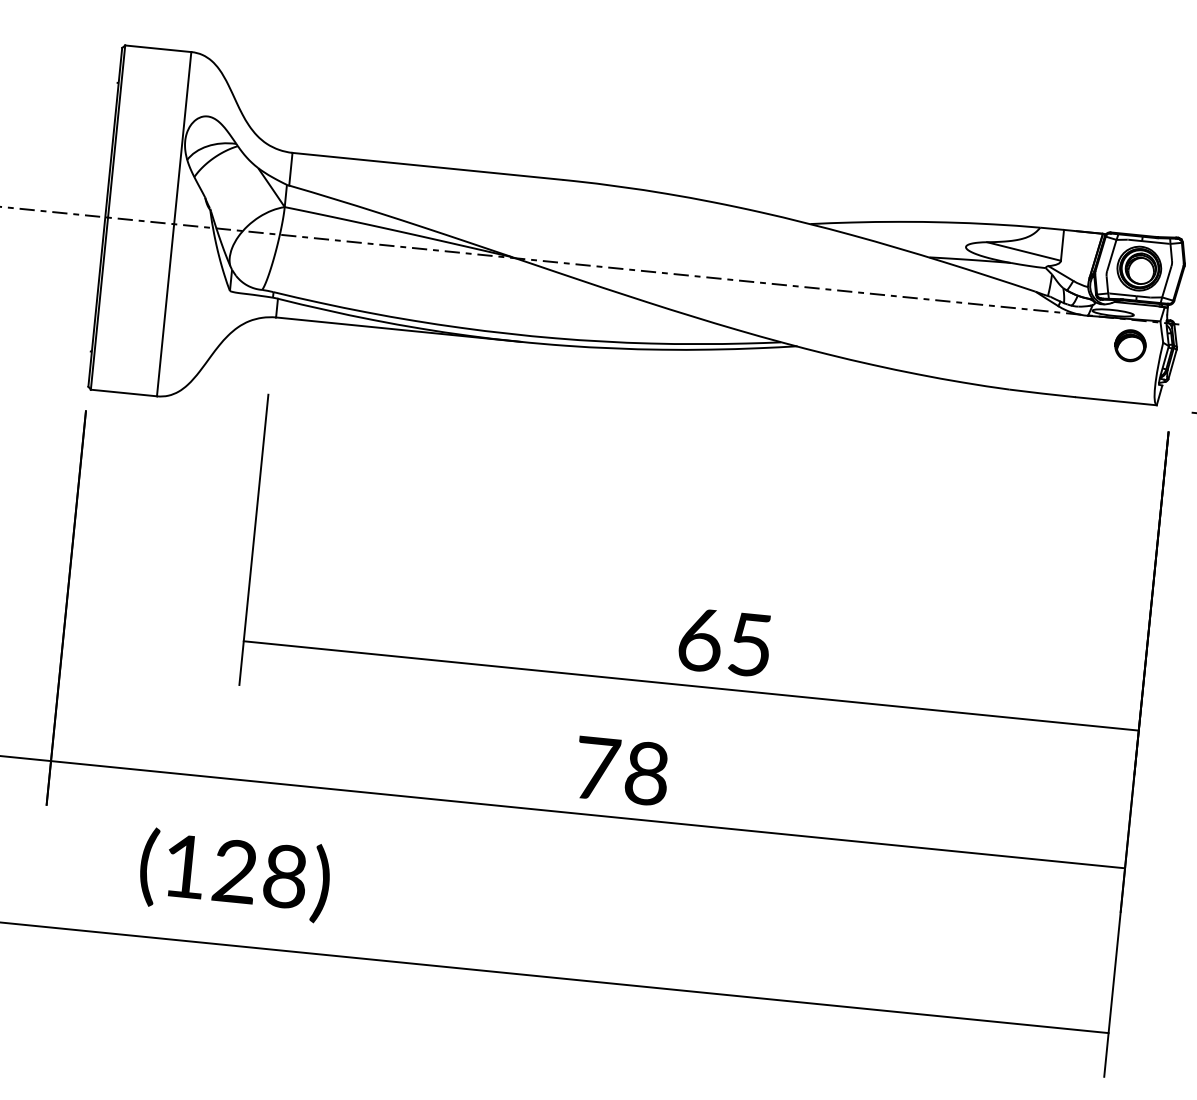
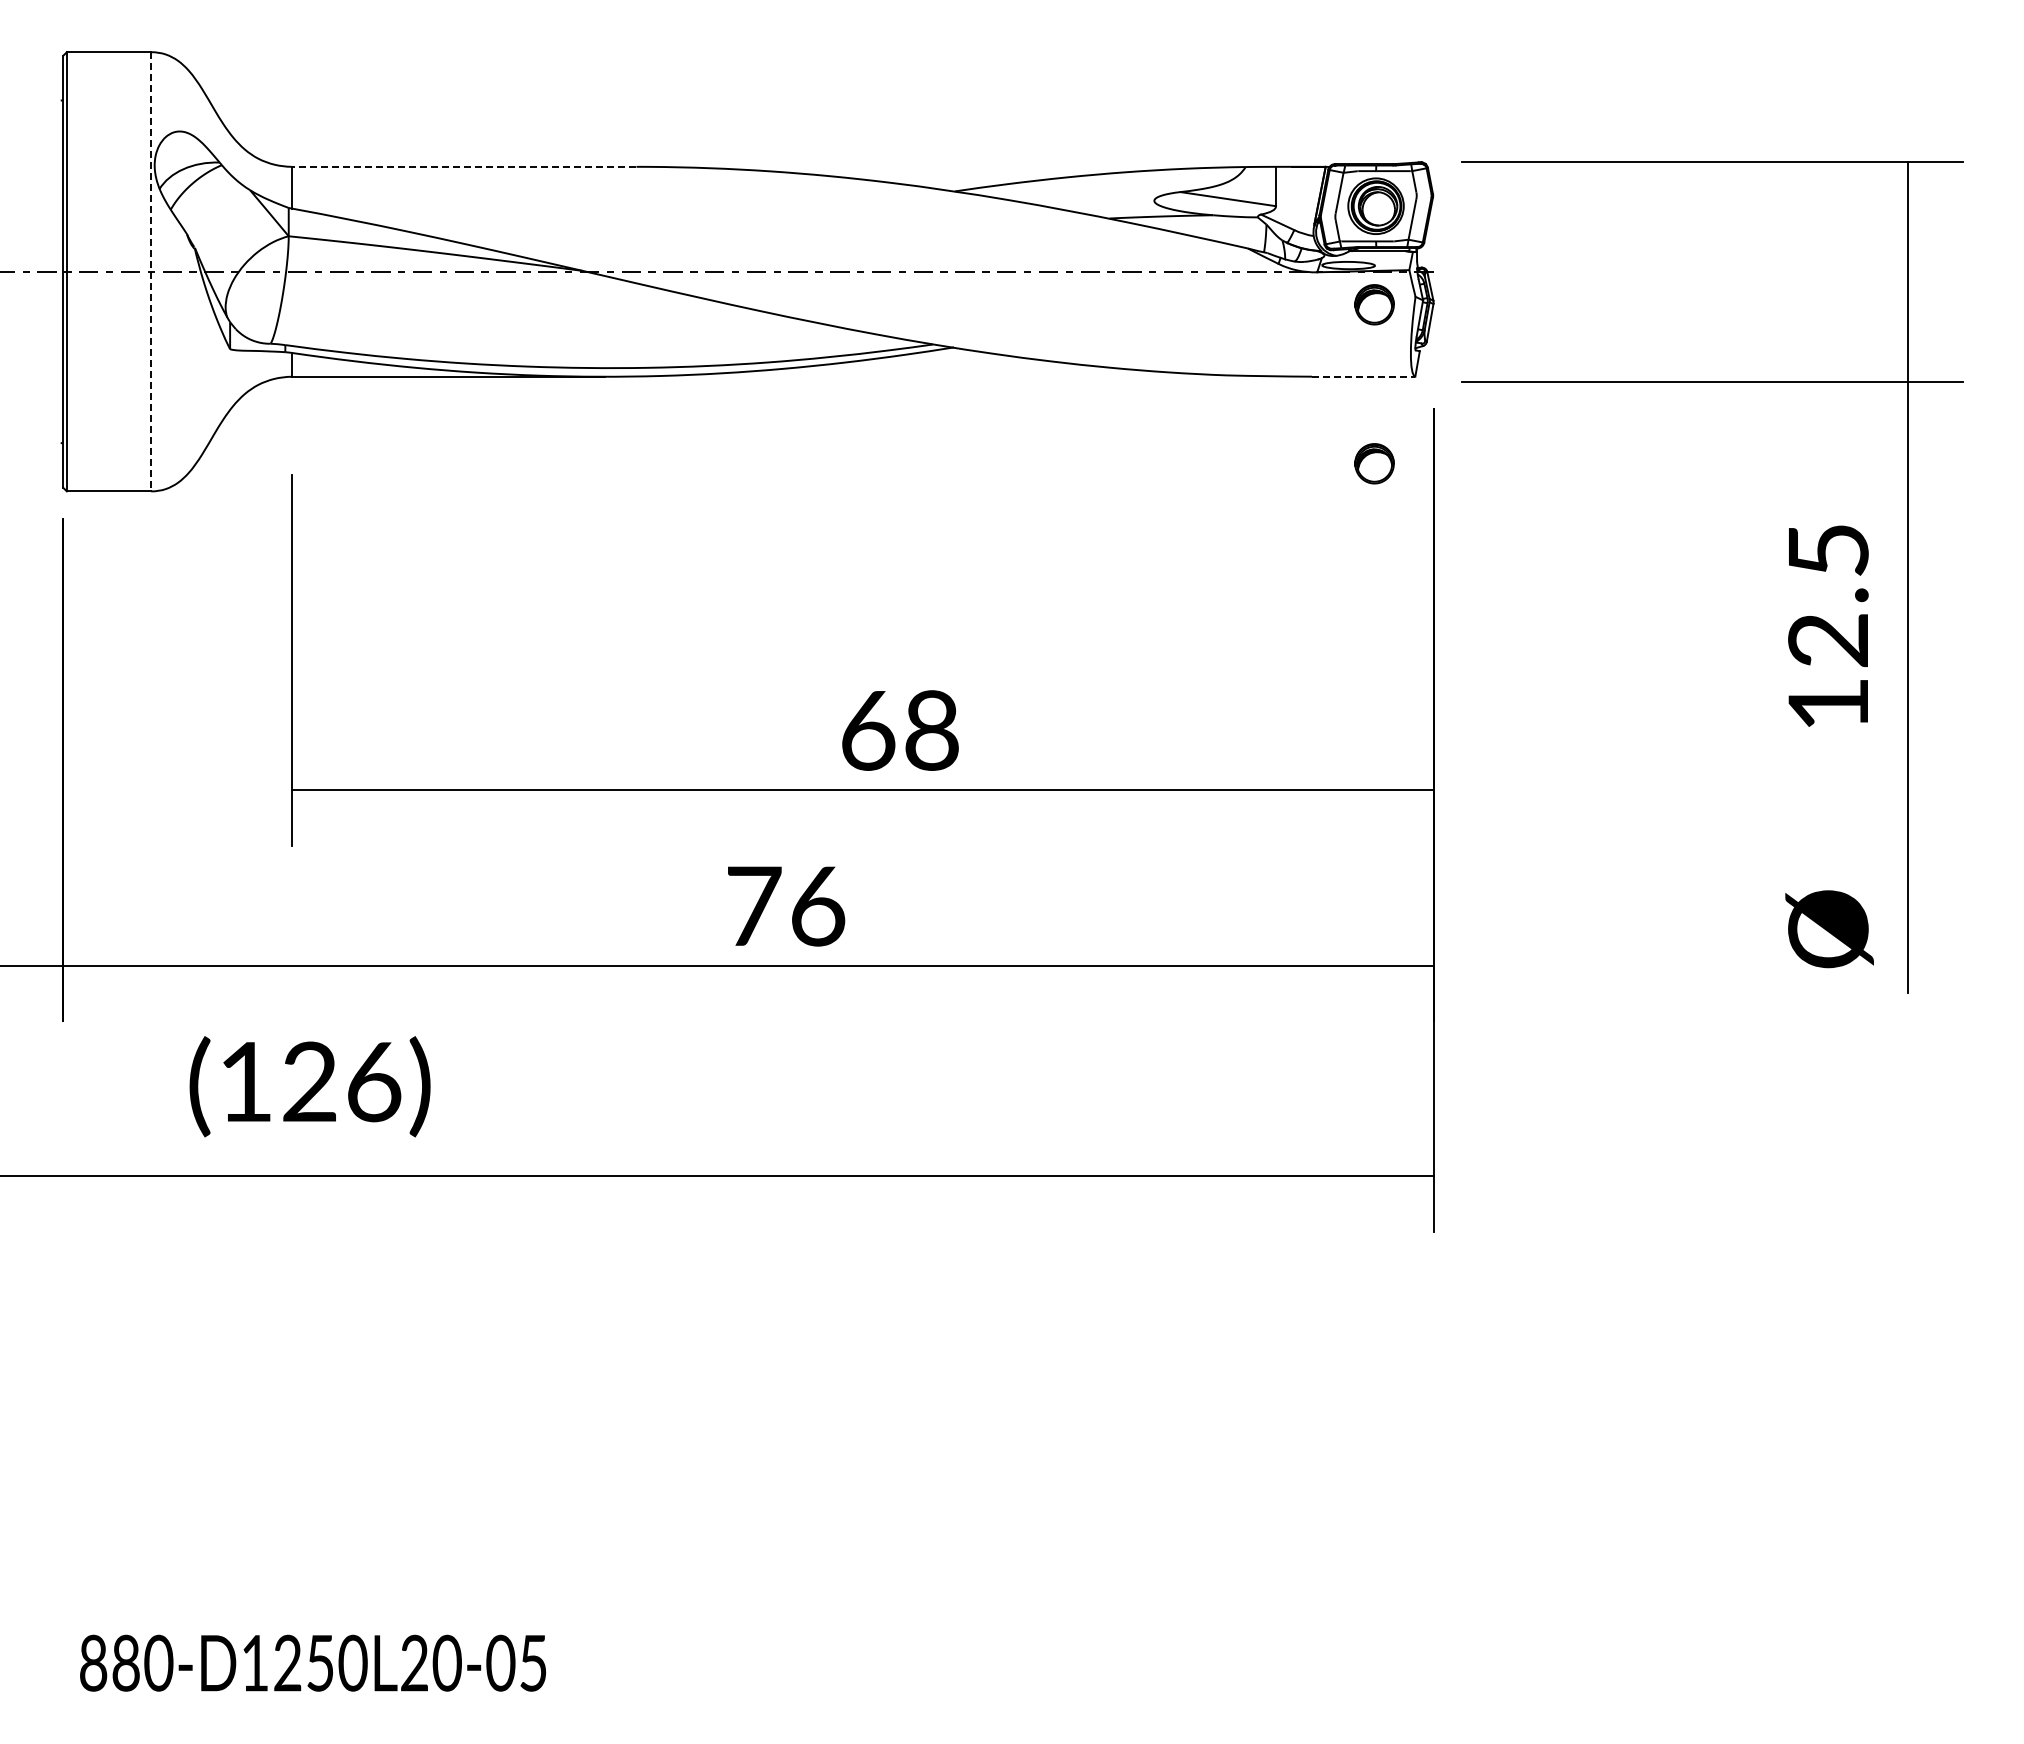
line: (427, 166) -> (463, 166), solid -> dashed
line: (174, 223) -> (151, 271), solid -> dashed
line: (1116, 401) -> (1363, 376), solid -> dashed
part: (1117, 470) -> (1374, 463), added
text: (749, 644) -> (931, 730), 65 -> 68
text: (647, 773) -> (818, 905), 78 -> 76
text: (285, 876) -> (374, 1081), (128) -> (126)

